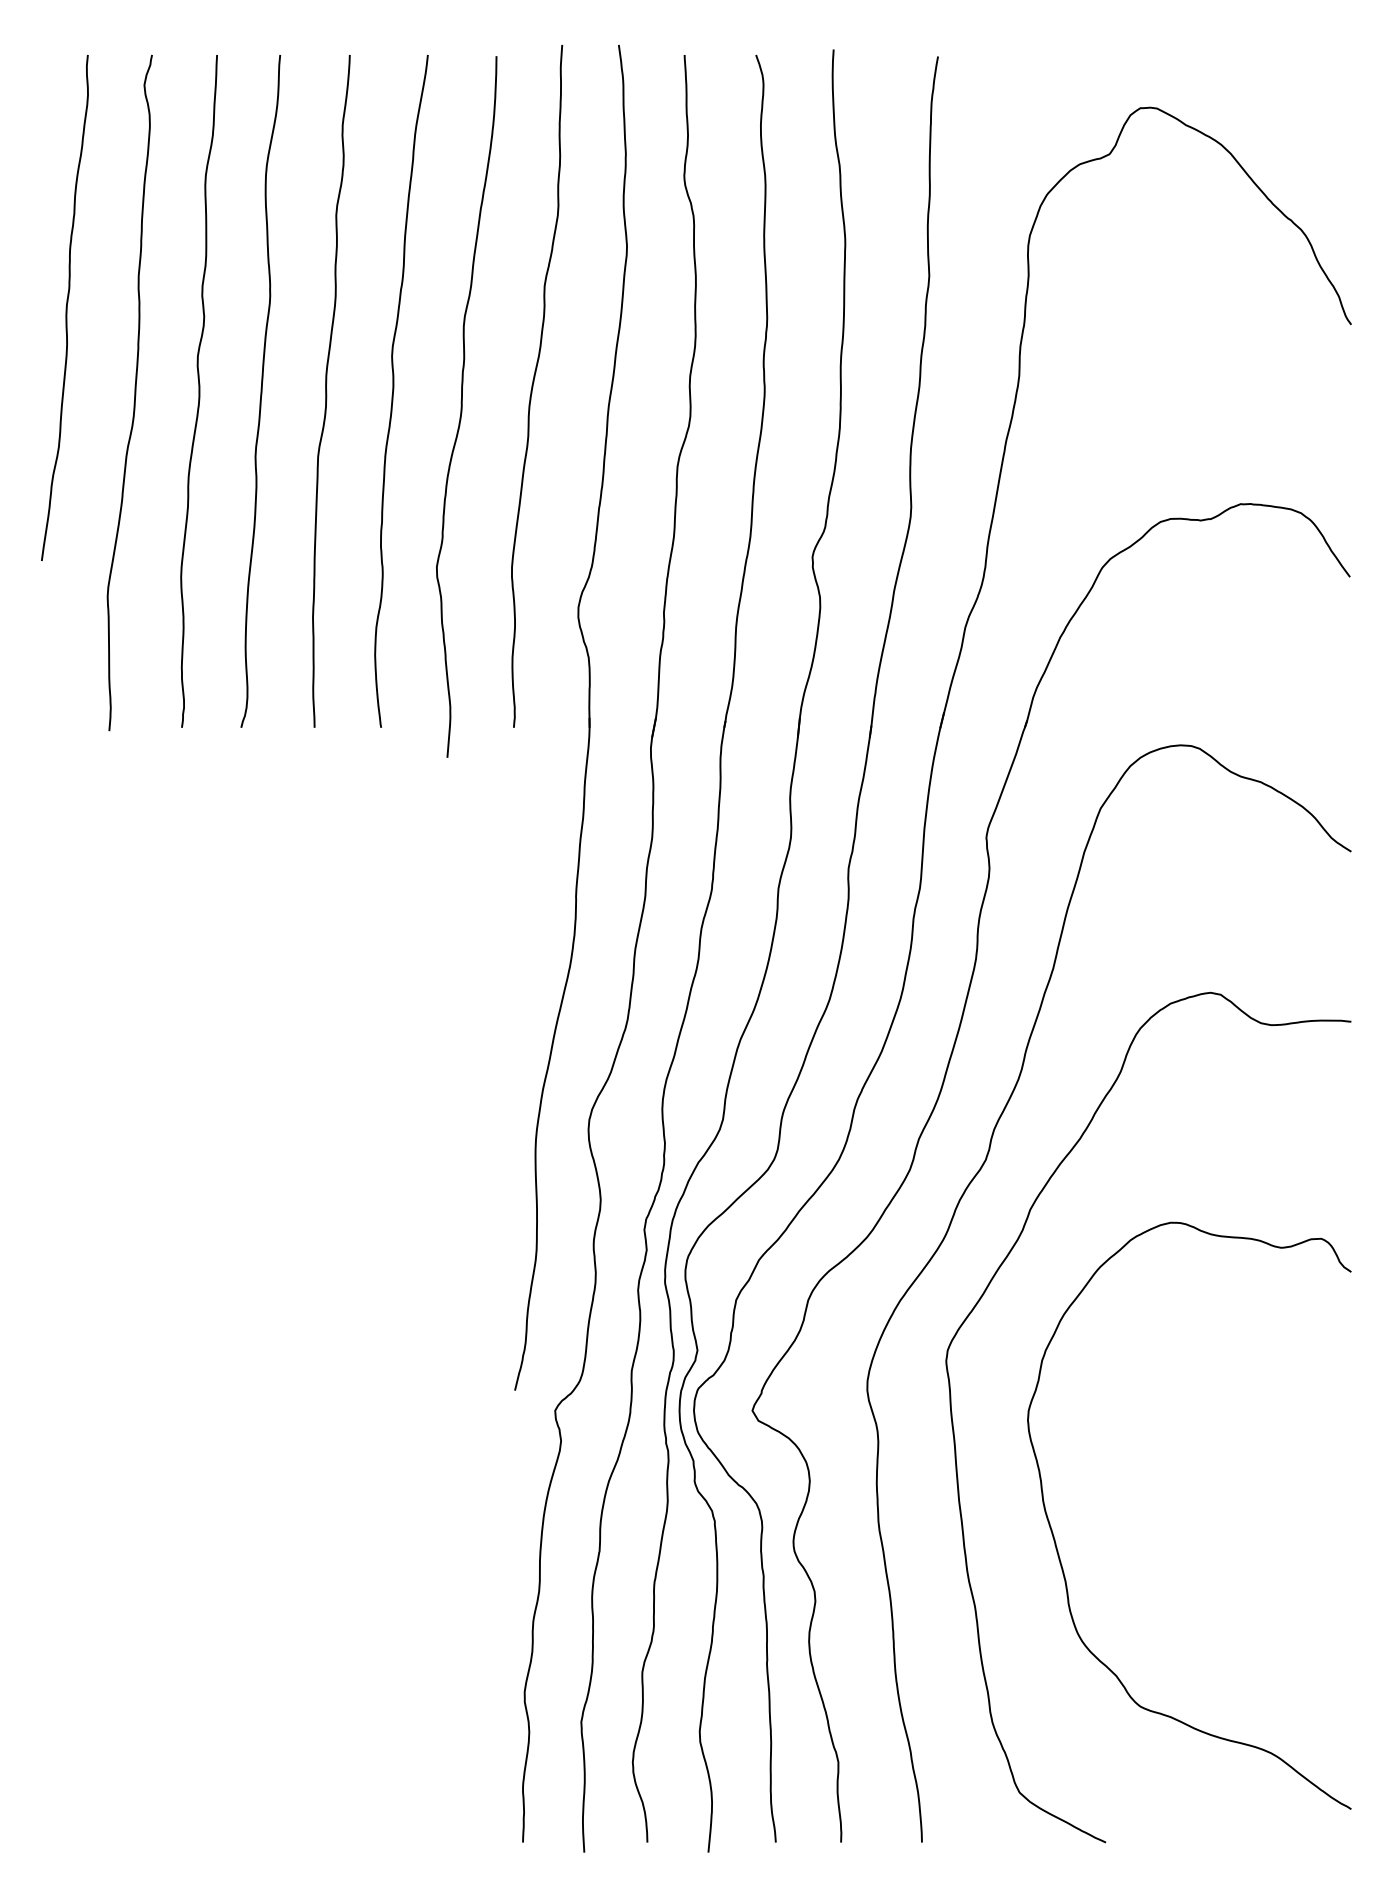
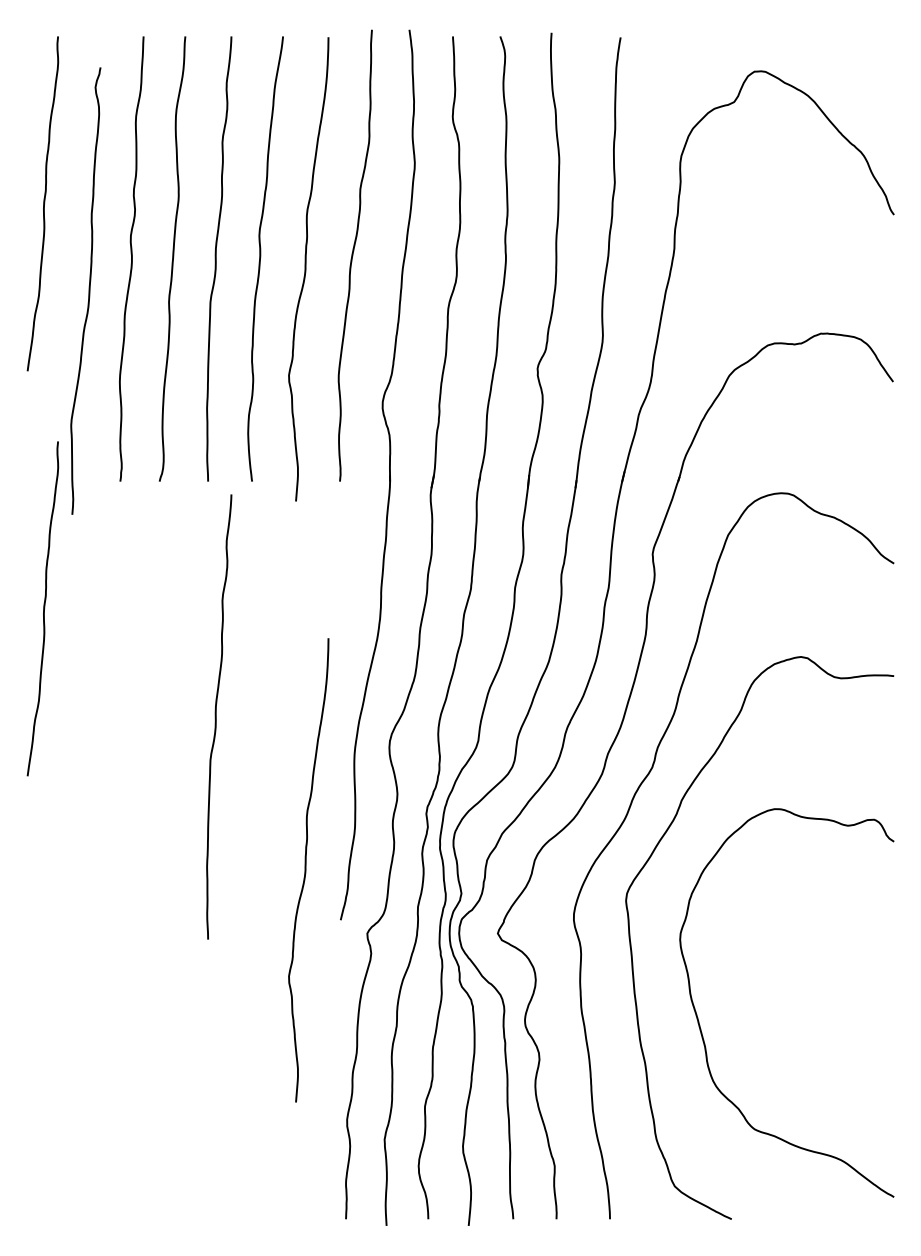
curve: (133, 392) -> (88, 290), moved
curve: (65, 919) -> (43, 608), added
curve: (327, 1082) -> (216, 716), added
curve: (463, 1315) -> (306, 870), added

